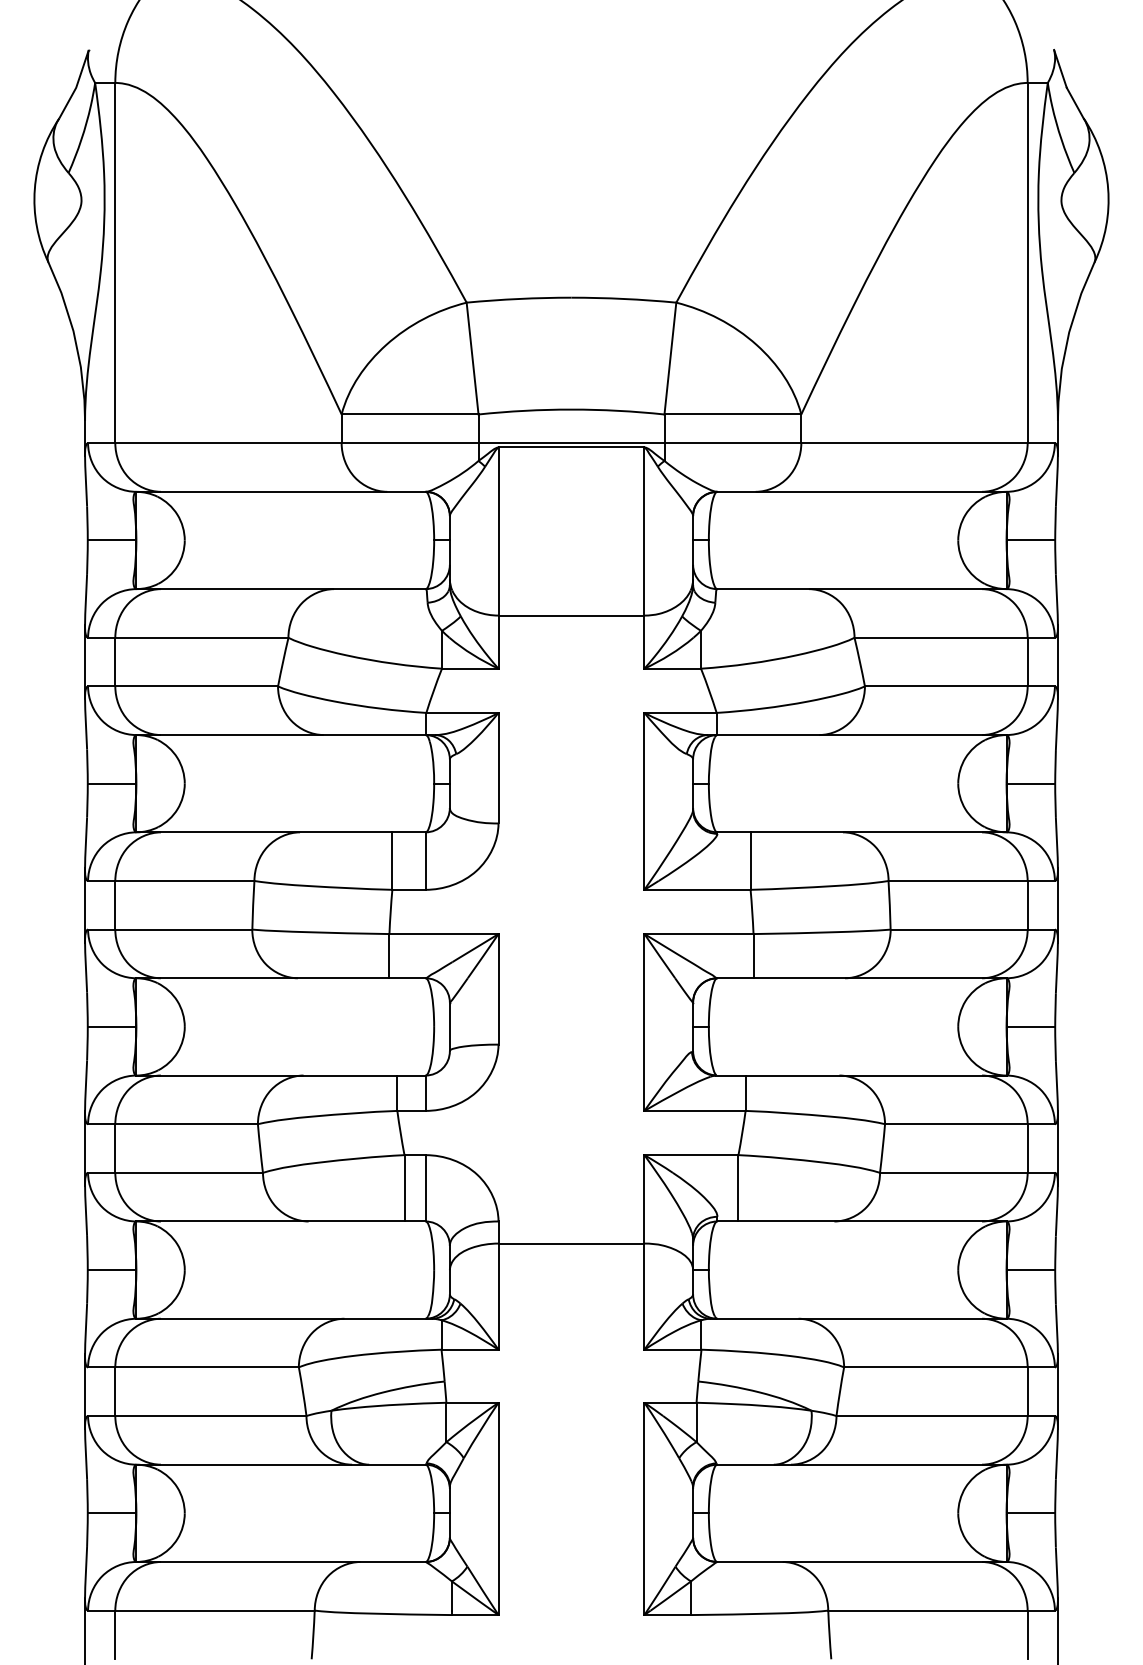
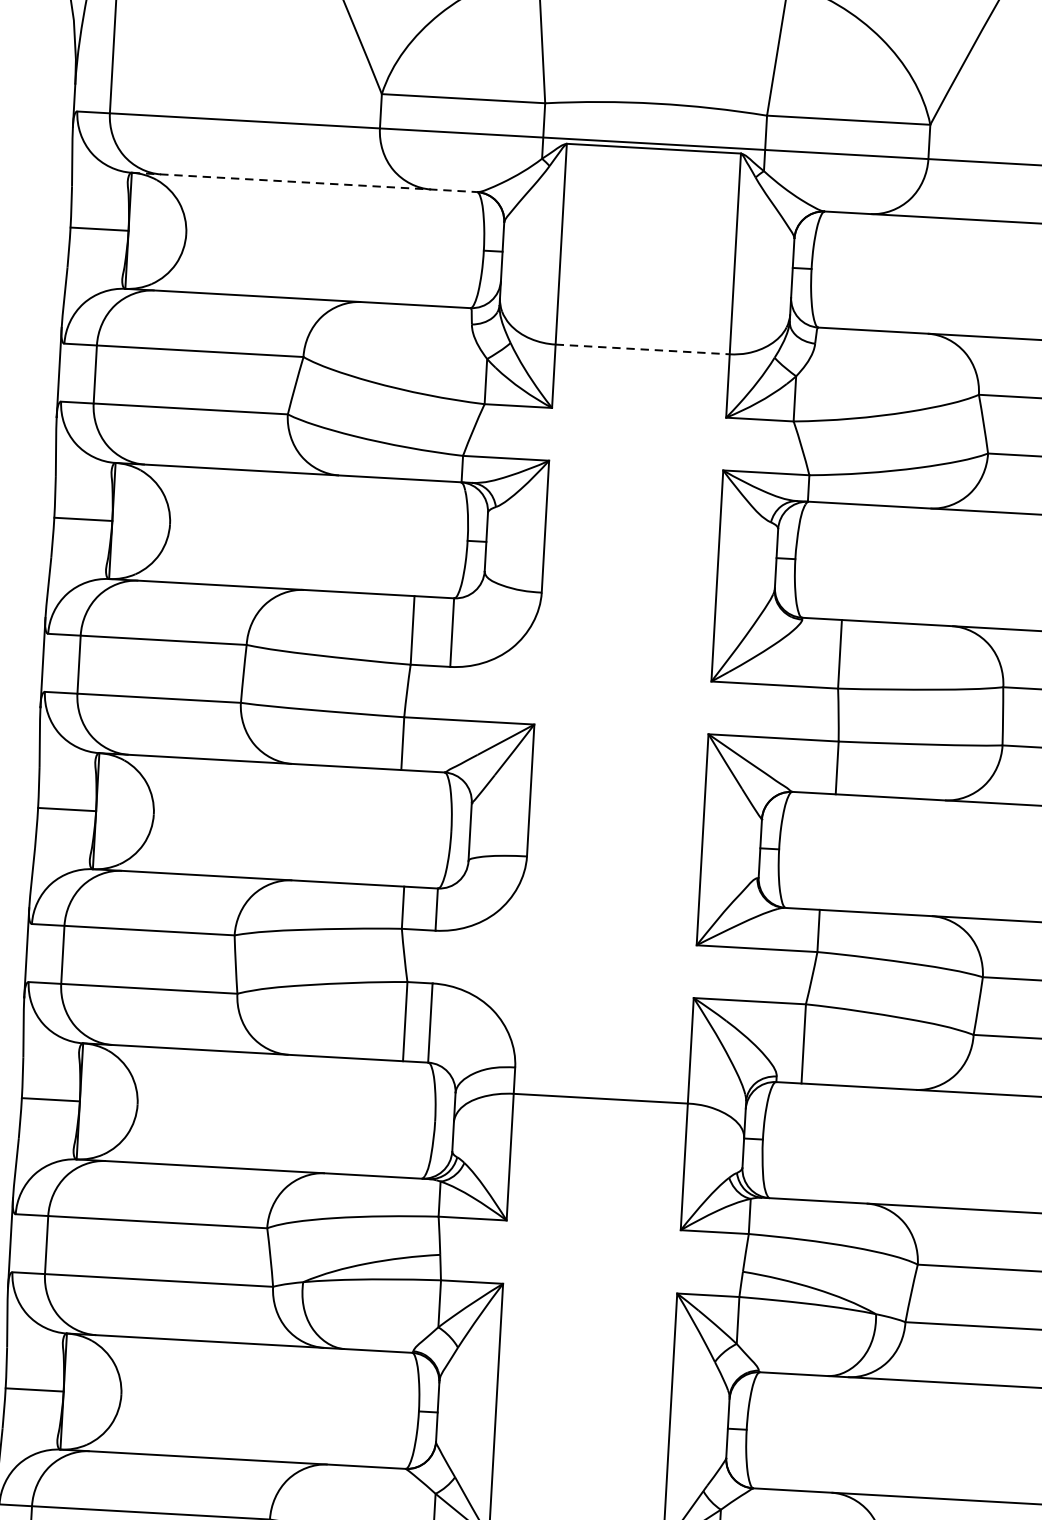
line: (281, 491) -> (304, 182), solid -> dashed
line: (571, 615) -> (642, 349), solid -> dashed

